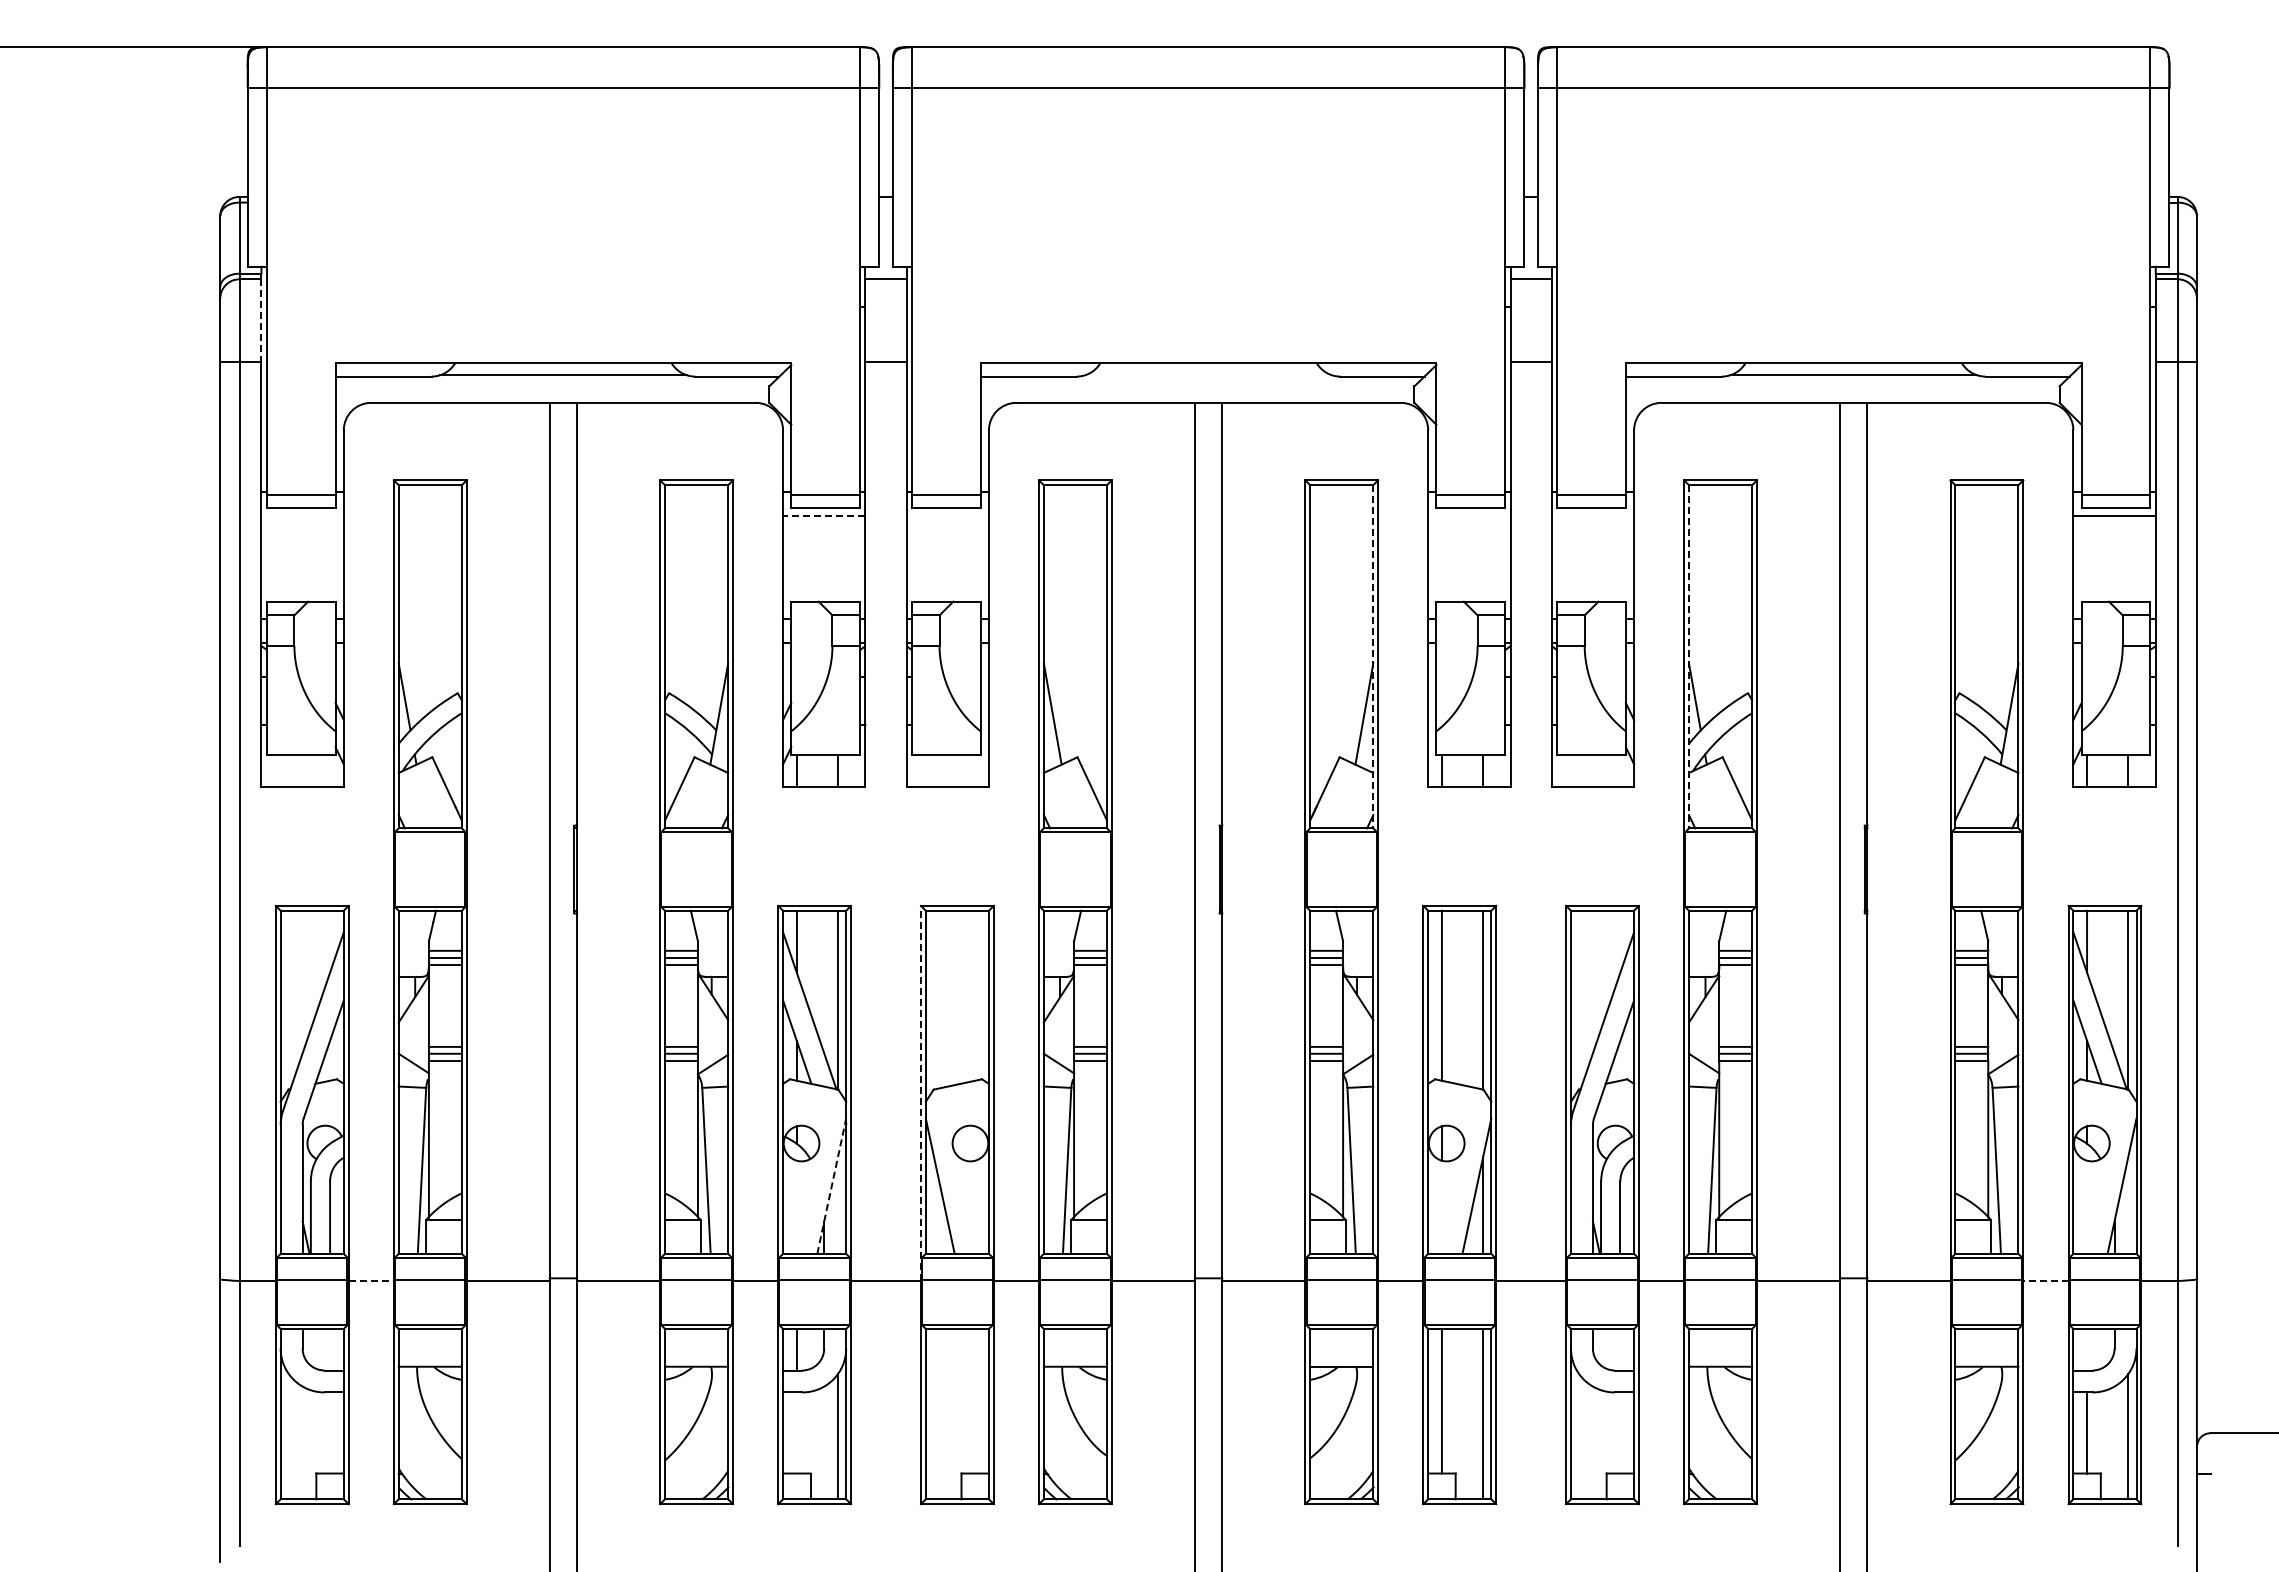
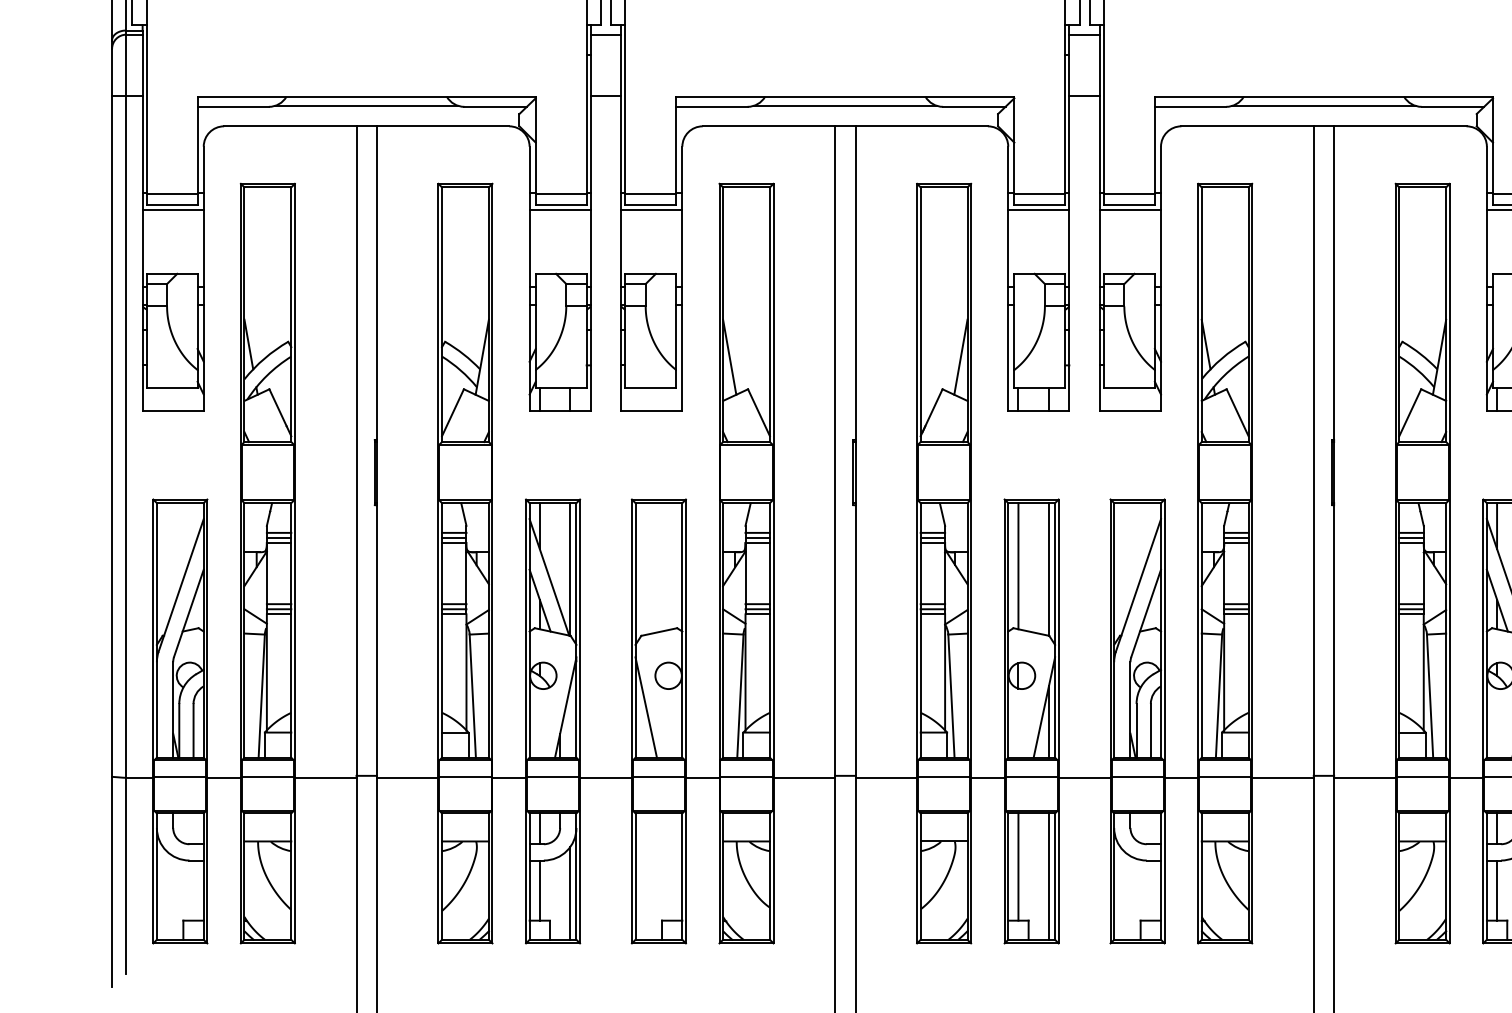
line: (261, 320) -> (142, 65), dashed -> solid
line: (1208, 375) -> (845, 106), added
line: (302, 515) -> (173, 209), added
line: (823, 515) -> (559, 209), dashed -> solid
line: (947, 515) -> (651, 209), added
line: (1469, 515) -> (1038, 209), added
line: (1592, 515) -> (1130, 209), added
line: (1373, 656) -> (967, 314), dashed -> solid
line: (1689, 656) -> (1202, 314), dashed -> solid
line: (921, 1093) -> (632, 638), dashed -> solid
line: (831, 1185) -> (565, 706), dashed -> solid
line: (371, 1280) -> (224, 777), dashed -> solid
line: (2045, 1280) -> (1466, 777), dashed -> solid
line: (2087, 1349) -> (1497, 828), added
line: (796, 1432) -> (539, 890), added

